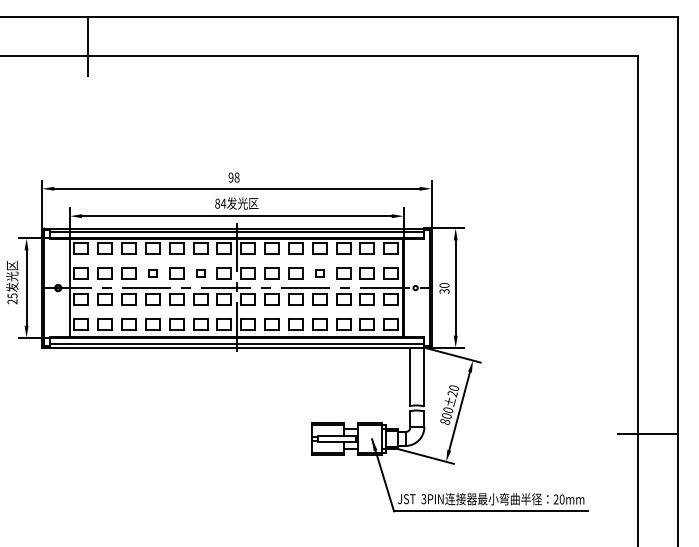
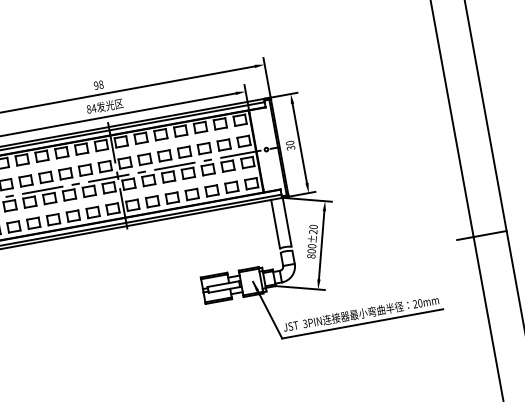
part: (152, 273) -> (45, 177), size x1.67
part: (200, 273) -> (85, 170), size x1.67
part: (319, 273) -> (184, 152), size x1.67

